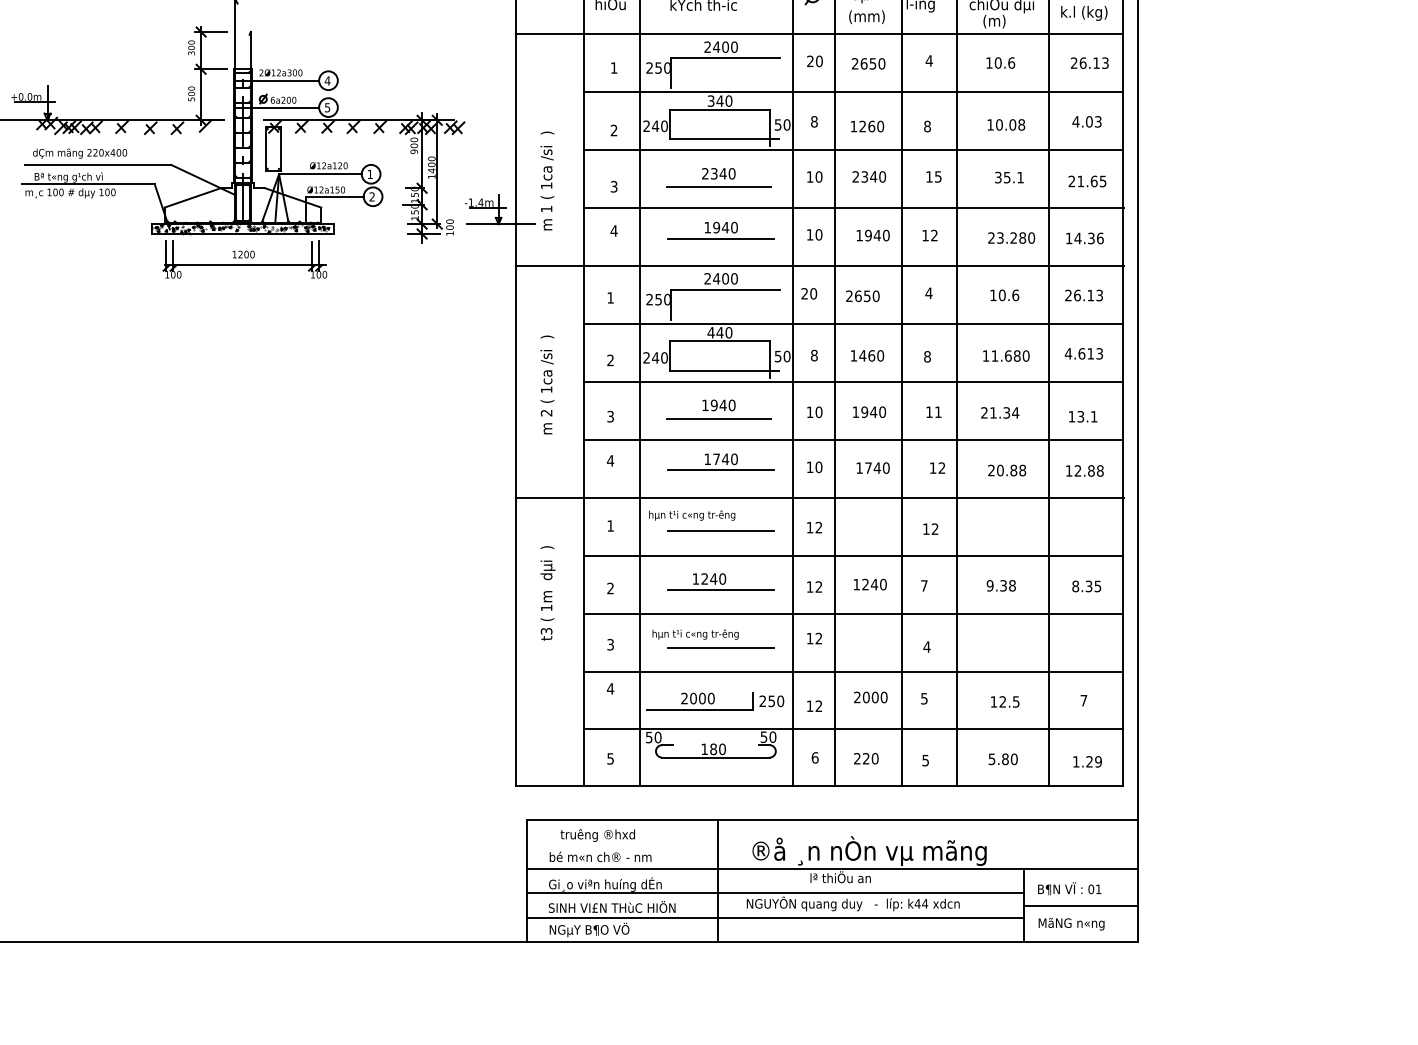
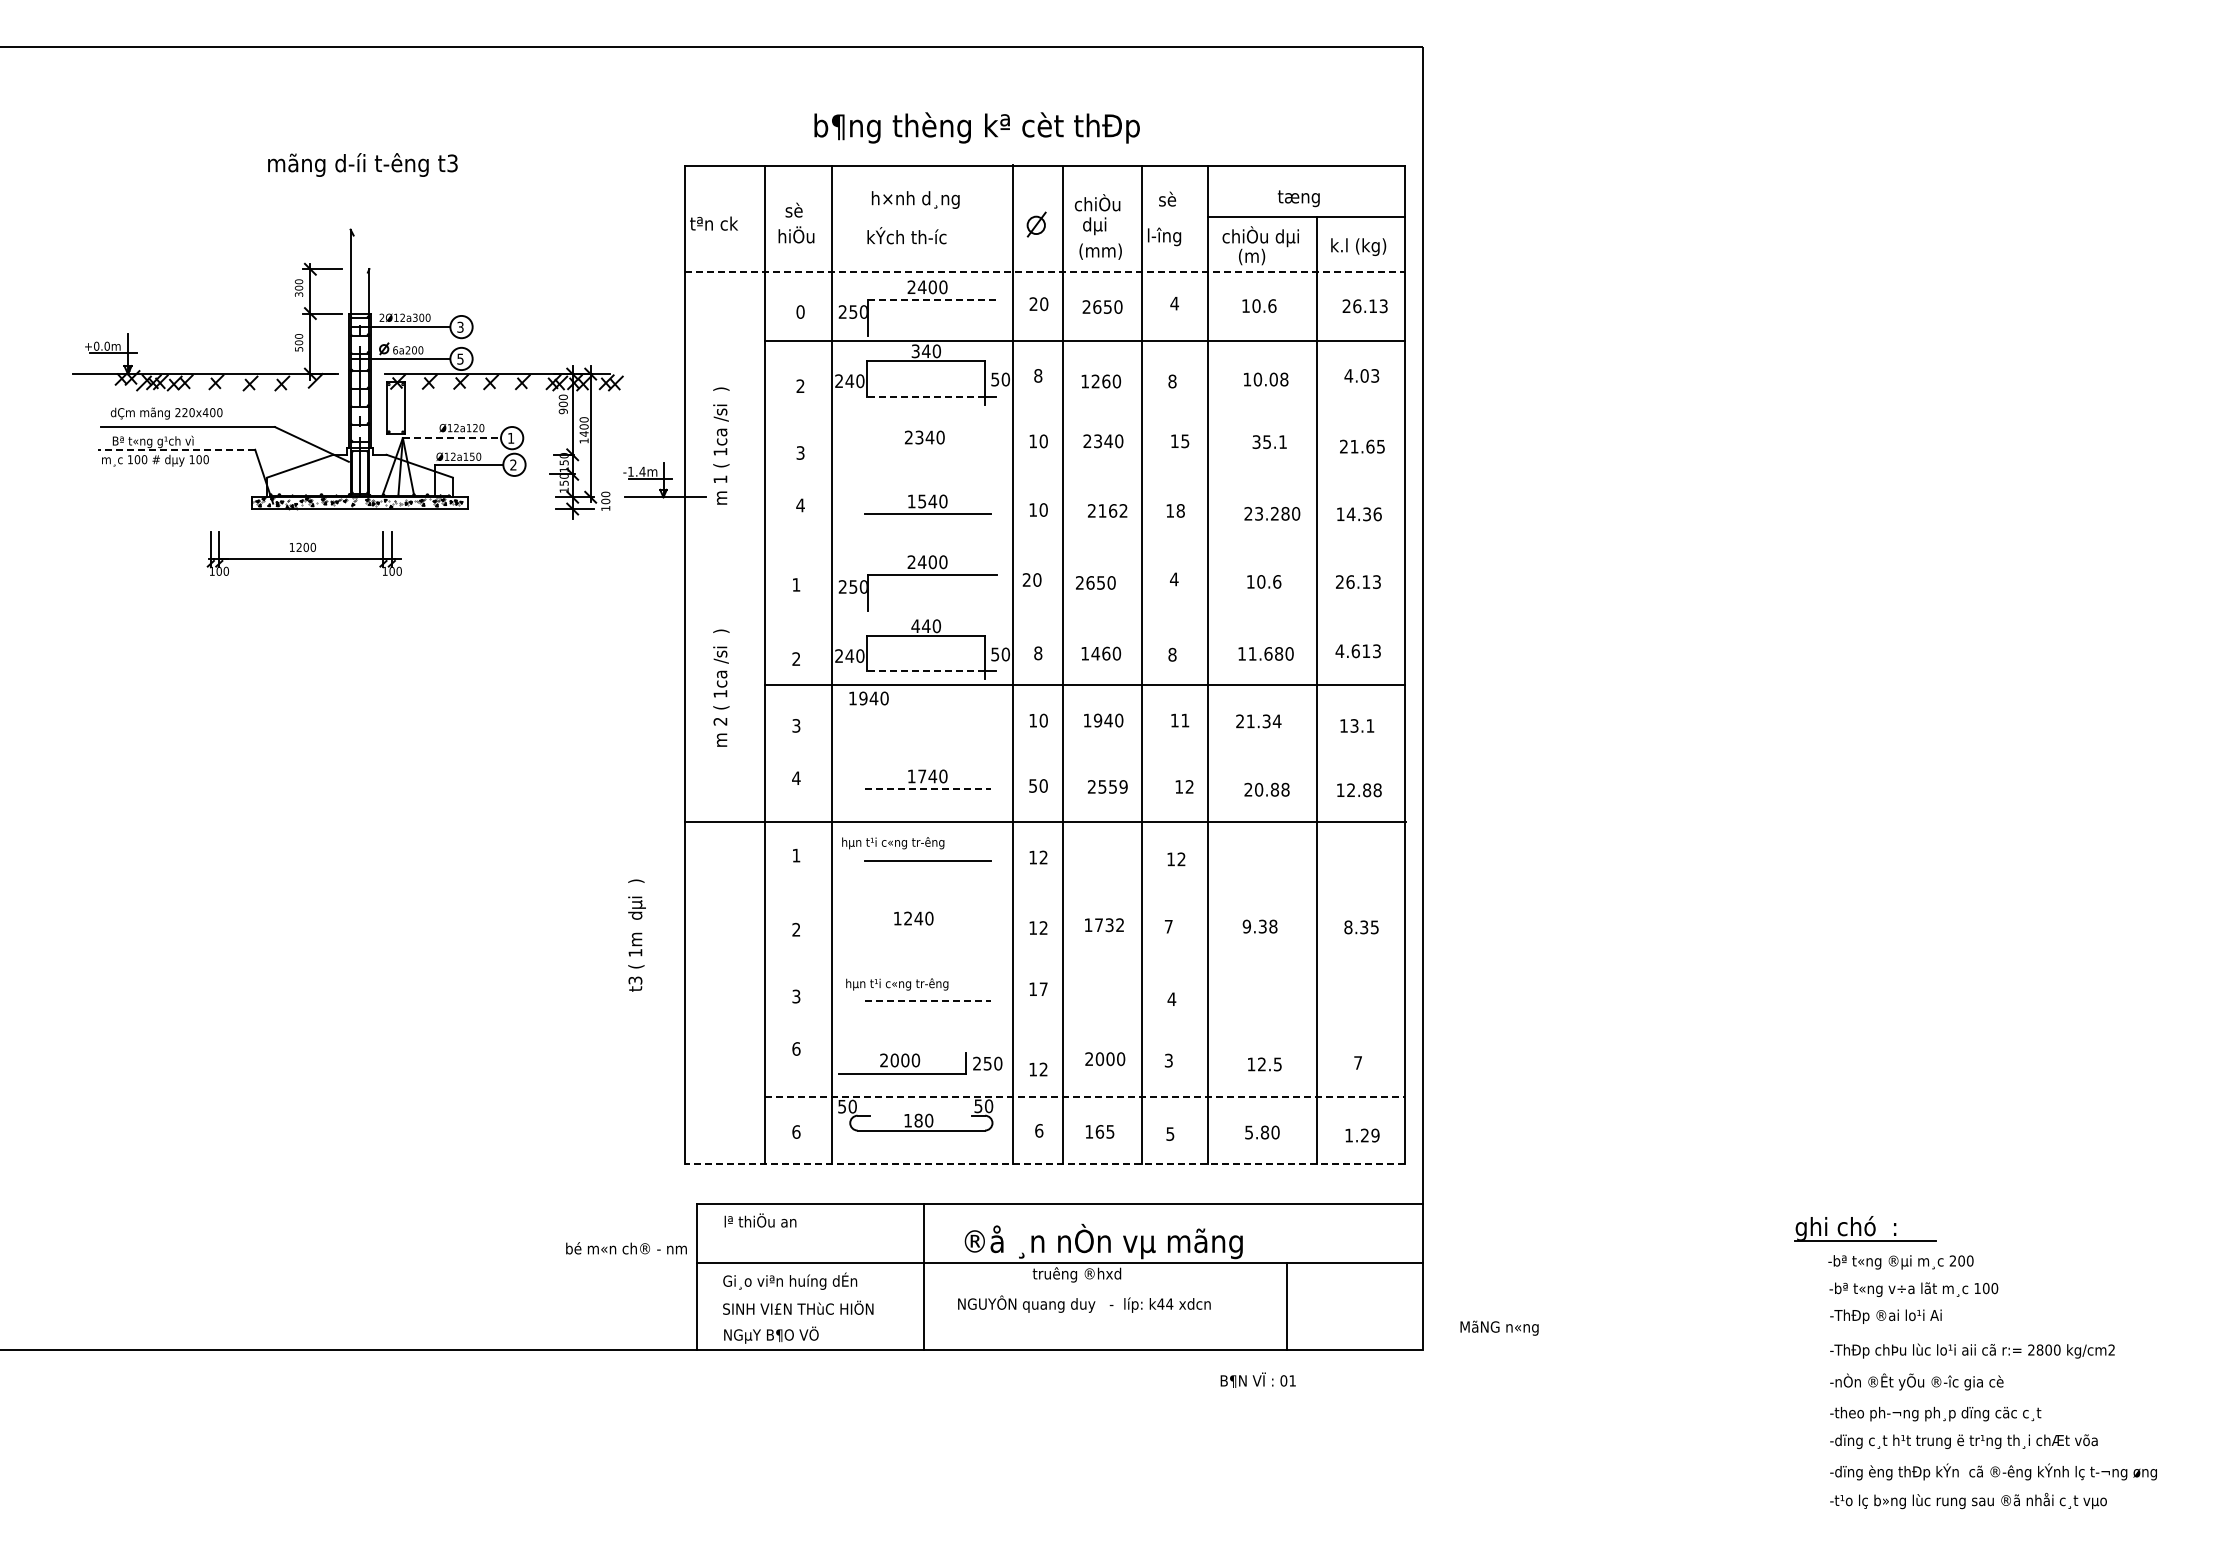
line: (820, 33) -> (1045, 271), solid -> dashed
line: (725, 58) -> (932, 300), solid -> dashed
text: (614, 67) -> (800, 311), 1 -> 0
text: (327, 80) -> (460, 326), 4 -> 3
line: (719, 139) -> (925, 396), solid -> dashed
line: (853, 150) -> (1084, 409), removed
line: (320, 174) -> (452, 438), solid -> dashed
line: (88, 183) -> (176, 449), solid -> dashed
line: (718, 187) -> (924, 453), removed
line: (854, 208) -> (1085, 478), removed
text: (716, 226) -> (922, 500), 1940 -> 1540
text: (872, 235) -> (1107, 510), 1940 -> 2162
text: (934, 235) -> (1180, 510), 12 -> 18
part: (244, 259) -> (303, 553), moved
line: (820, 266) -> (1045, 547), removed
line: (853, 323) -> (1084, 615), removed
line: (719, 370) -> (925, 671), solid -> dashed
text: (718, 405) -> (868, 698), moved
line: (718, 418) -> (924, 728), removed
line: (853, 439) -> (1084, 753), removed
text: (809, 466) -> (1032, 785), 10 -> 50
text: (872, 467) -> (1107, 786), 1740 -> 2559
line: (721, 470) -> (928, 789), solid -> dashed
line: (853, 555) -> (1084, 890), removed
text: (874, 584) -> (1109, 925), 1240 -> 1732
line: (721, 590) -> (927, 932), removed
text: (547, 593) -> (636, 935), moved
line: (853, 613) -> (1084, 959), removed
text: (818, 637) -> (1043, 988), 12 -> 17
line: (721, 648) -> (928, 1000), solid -> dashed
line: (853, 671) -> (1084, 1028), removed
text: (610, 688) -> (796, 1048), 4 -> 6
text: (924, 697) -> (1168, 1059), 5 -> 3
line: (854, 729) -> (1085, 1097), solid -> dashed
text: (610, 758) -> (796, 1131), 5 -> 6
text: (865, 758) -> (1099, 1131), 220 -> 165
line: (819, 785) -> (1044, 1163), solid -> dashed
text: (592, 834) -> (774, 1221), truêng ®hxd -> lª thiÖu an
text: (600, 857) -> (626, 1248), moved
text: (846, 878) -> (1076, 1273), lª thiÖu an -> truêng ®hxd
text: (1069, 888) -> (1257, 1379), moved
line: (774, 893) -> (991, 1291), removed
line: (1080, 905) -> (1354, 1306), removed
line: (774, 917) -> (991, 1320), removed
text: (1071, 923) -> (1499, 1327), moved

